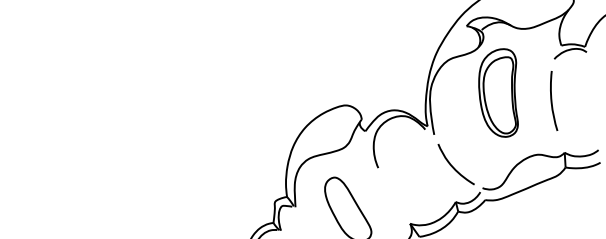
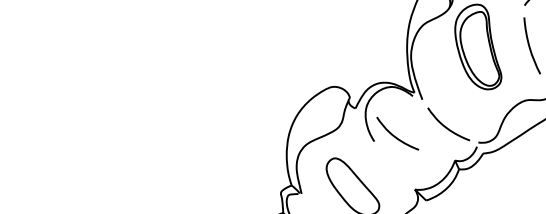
curve: (400, 166) -> (395, 136), added

